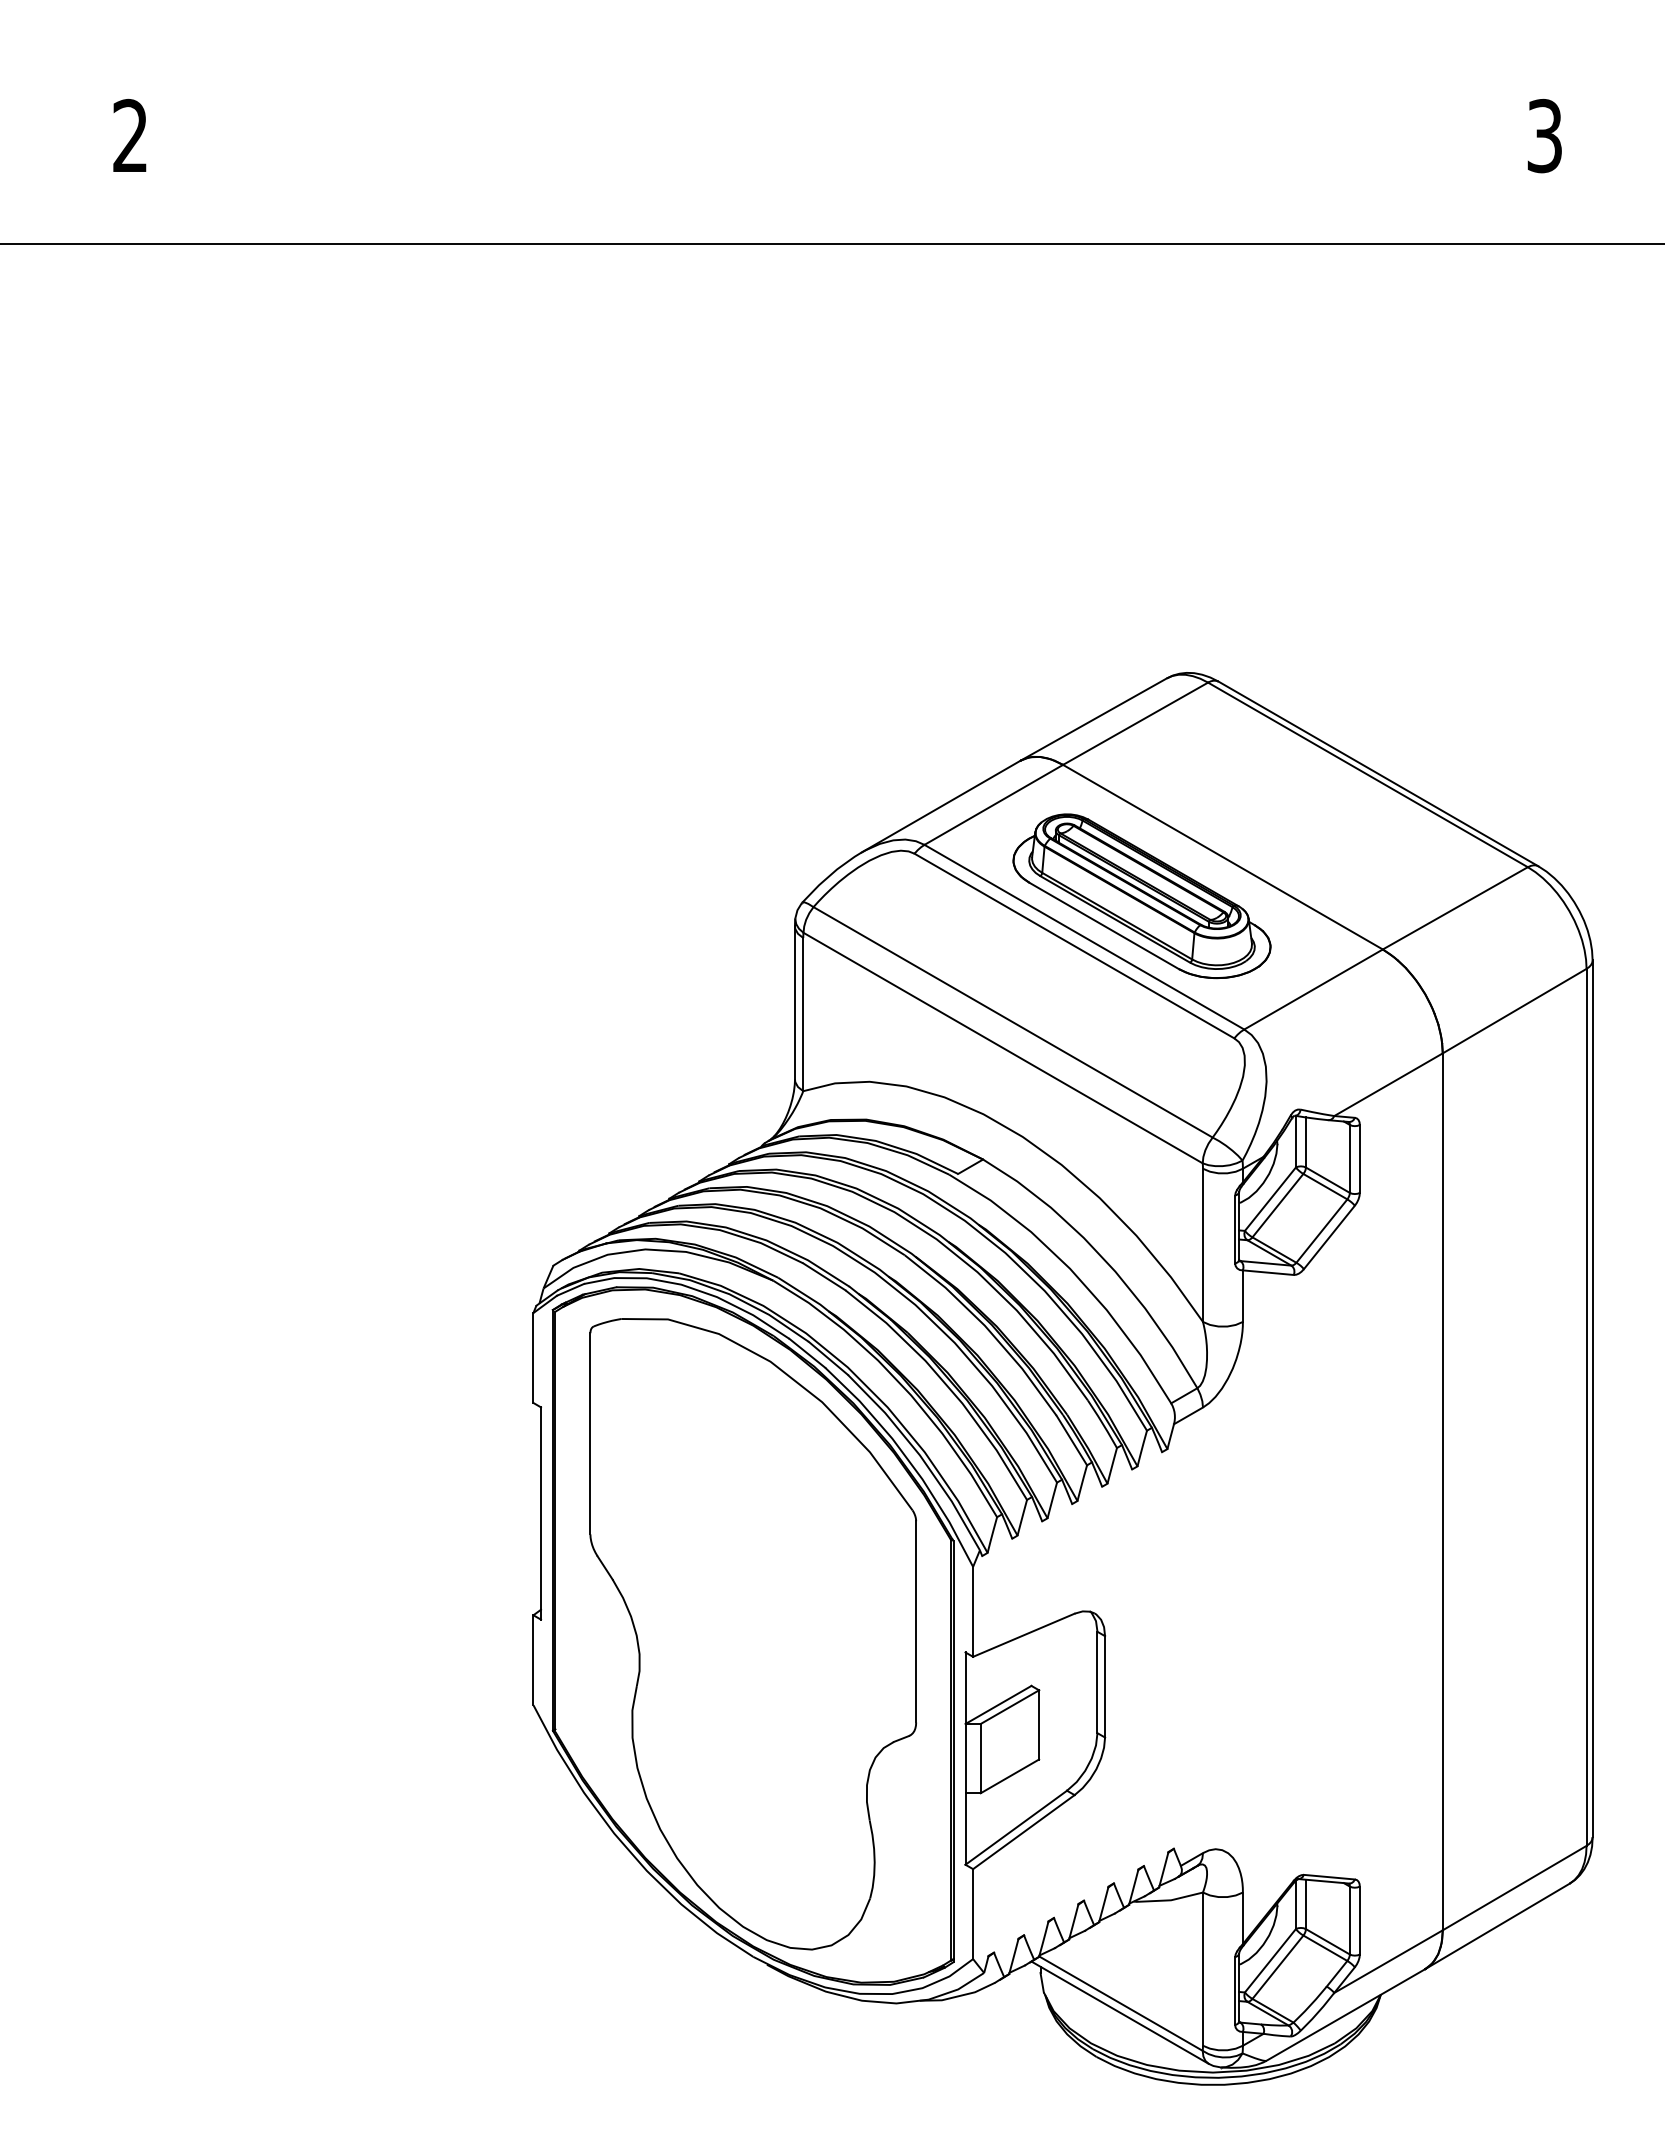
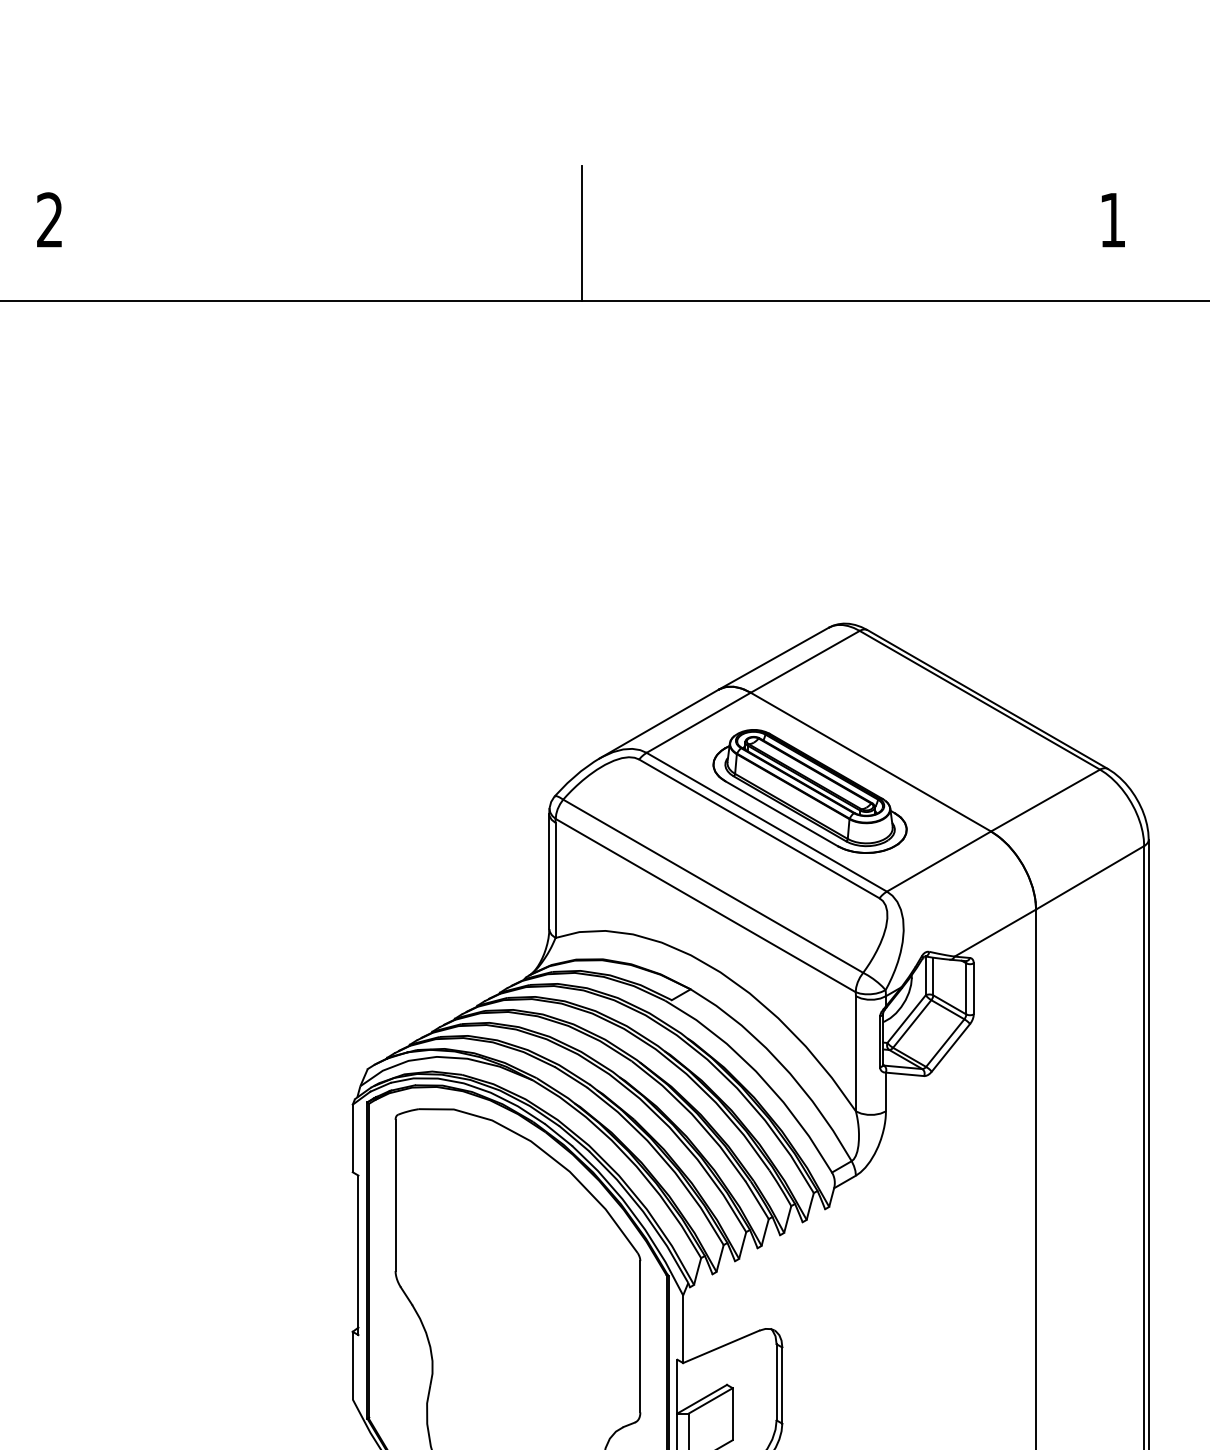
text: (1544, 135) -> (1112, 219), 3 -> 1
line: (837, 153) -> (581, 233), added

